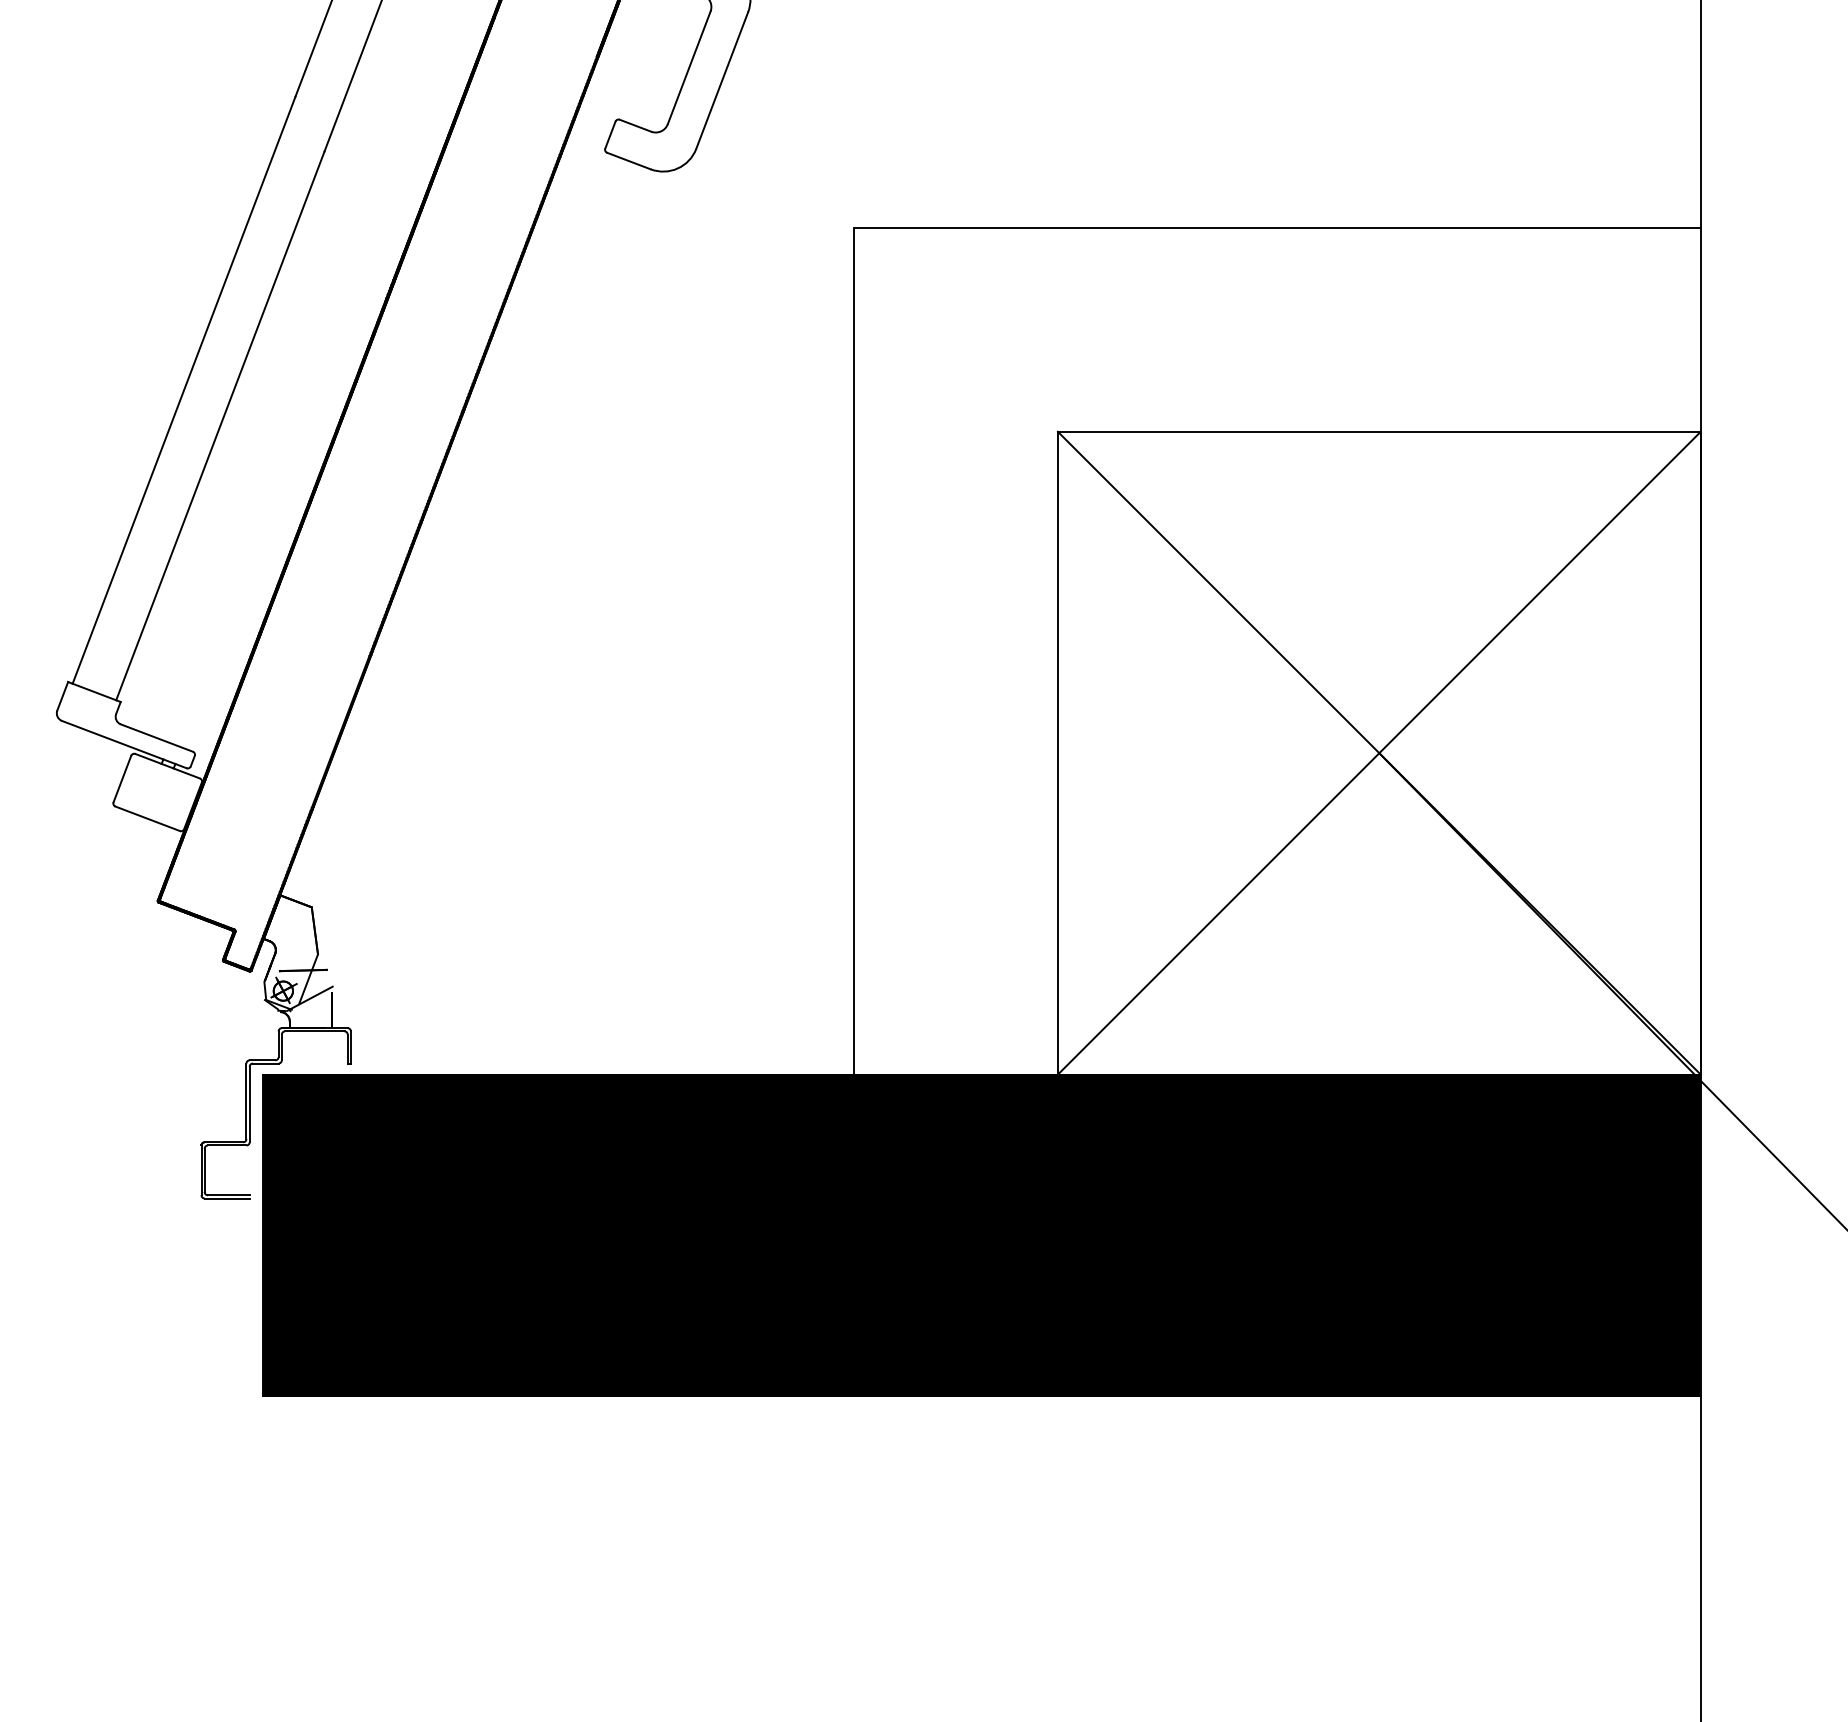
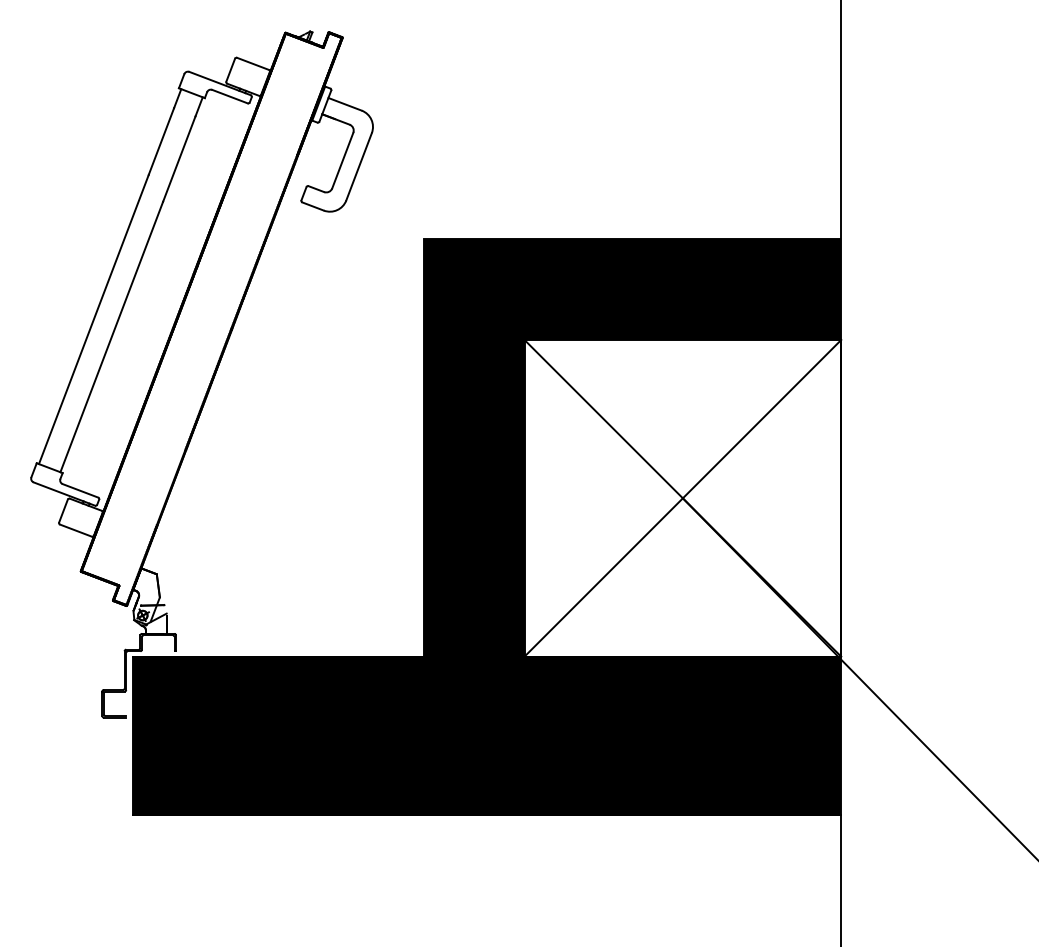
fill: (1277, 650) -> (632, 447), added

